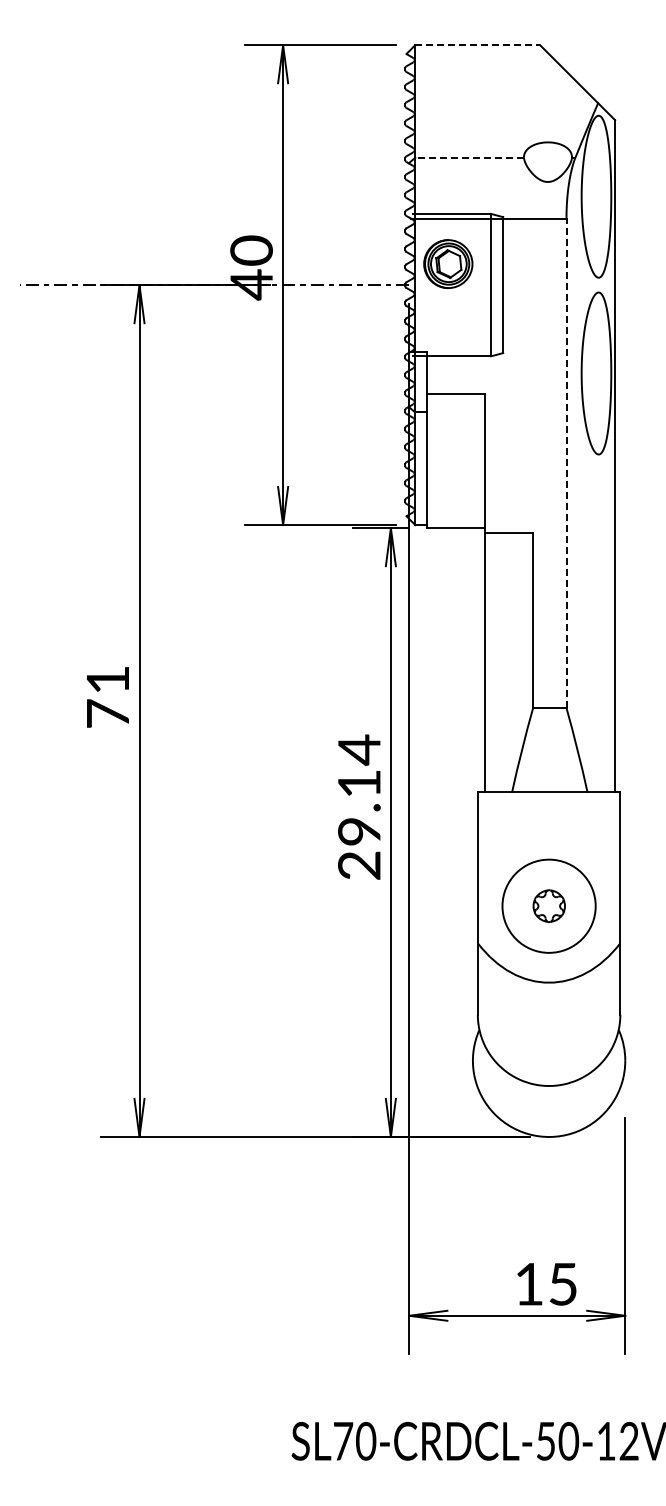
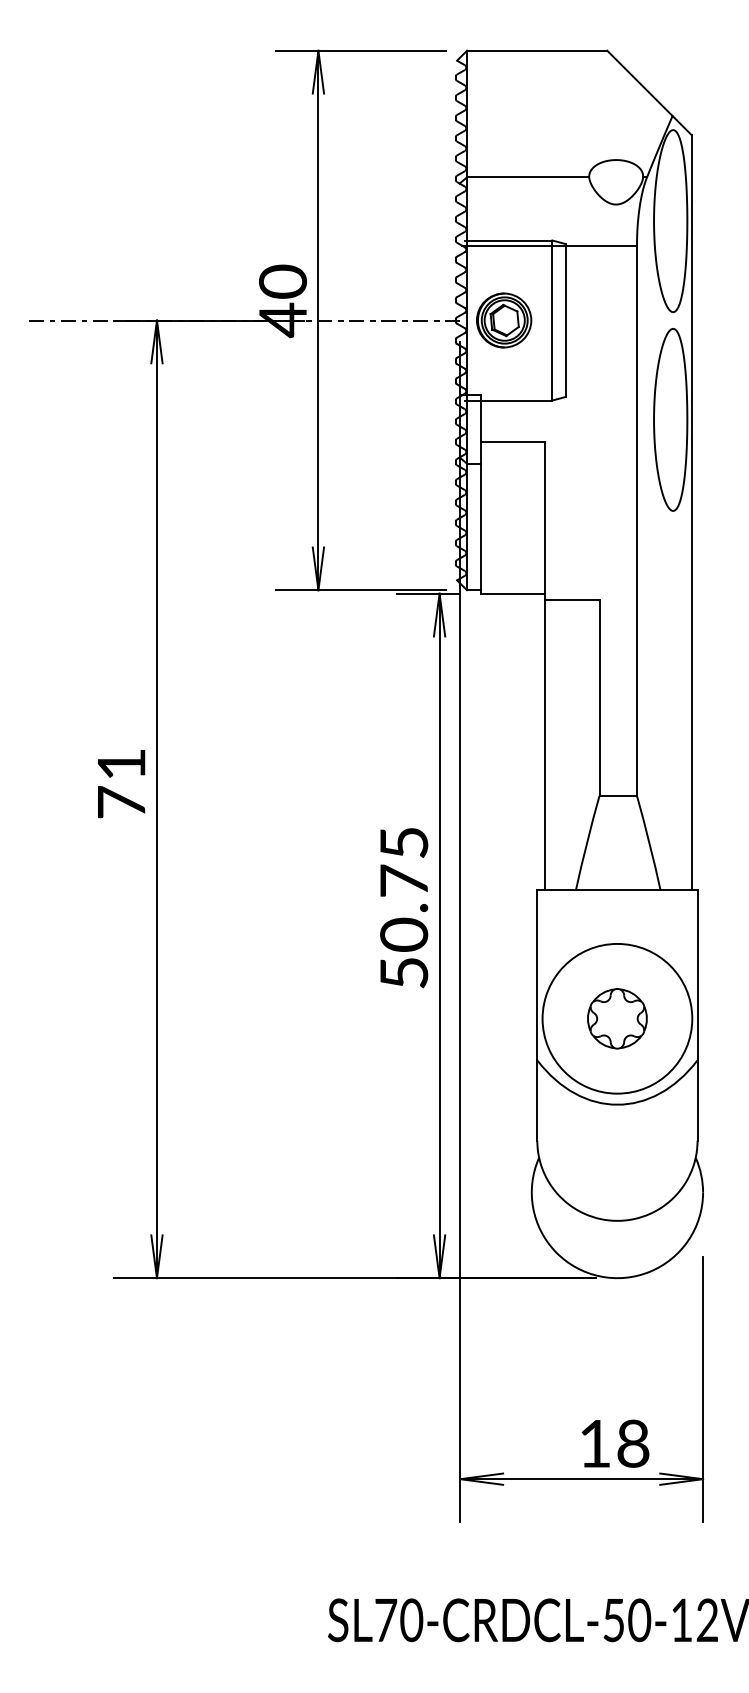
line: (478, 45) -> (538, 51), dashed -> solid
line: (469, 157) -> (527, 177), dashed -> solid
part: (448, 264) -> (504, 320), moved
line: (566, 463) -> (637, 521), dashed -> solid
text: (359, 806) -> (404, 906), 29.14 -> 50.75
circle: (548, 905) -> (616, 1017), size x1.43
part: (549, 905) -> (617, 1017), size x1.67
text: (563, 1283) -> (633, 1442), 15 -> 18

